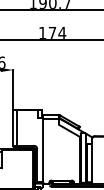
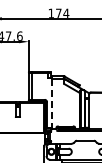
line: (42, 150) -> (51, 103), solid -> dashed

